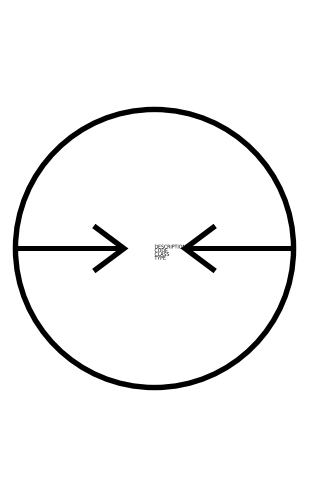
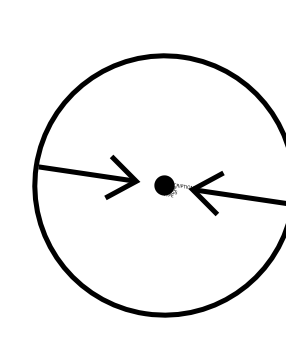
fill: (154, 248) -> (164, 185), added

